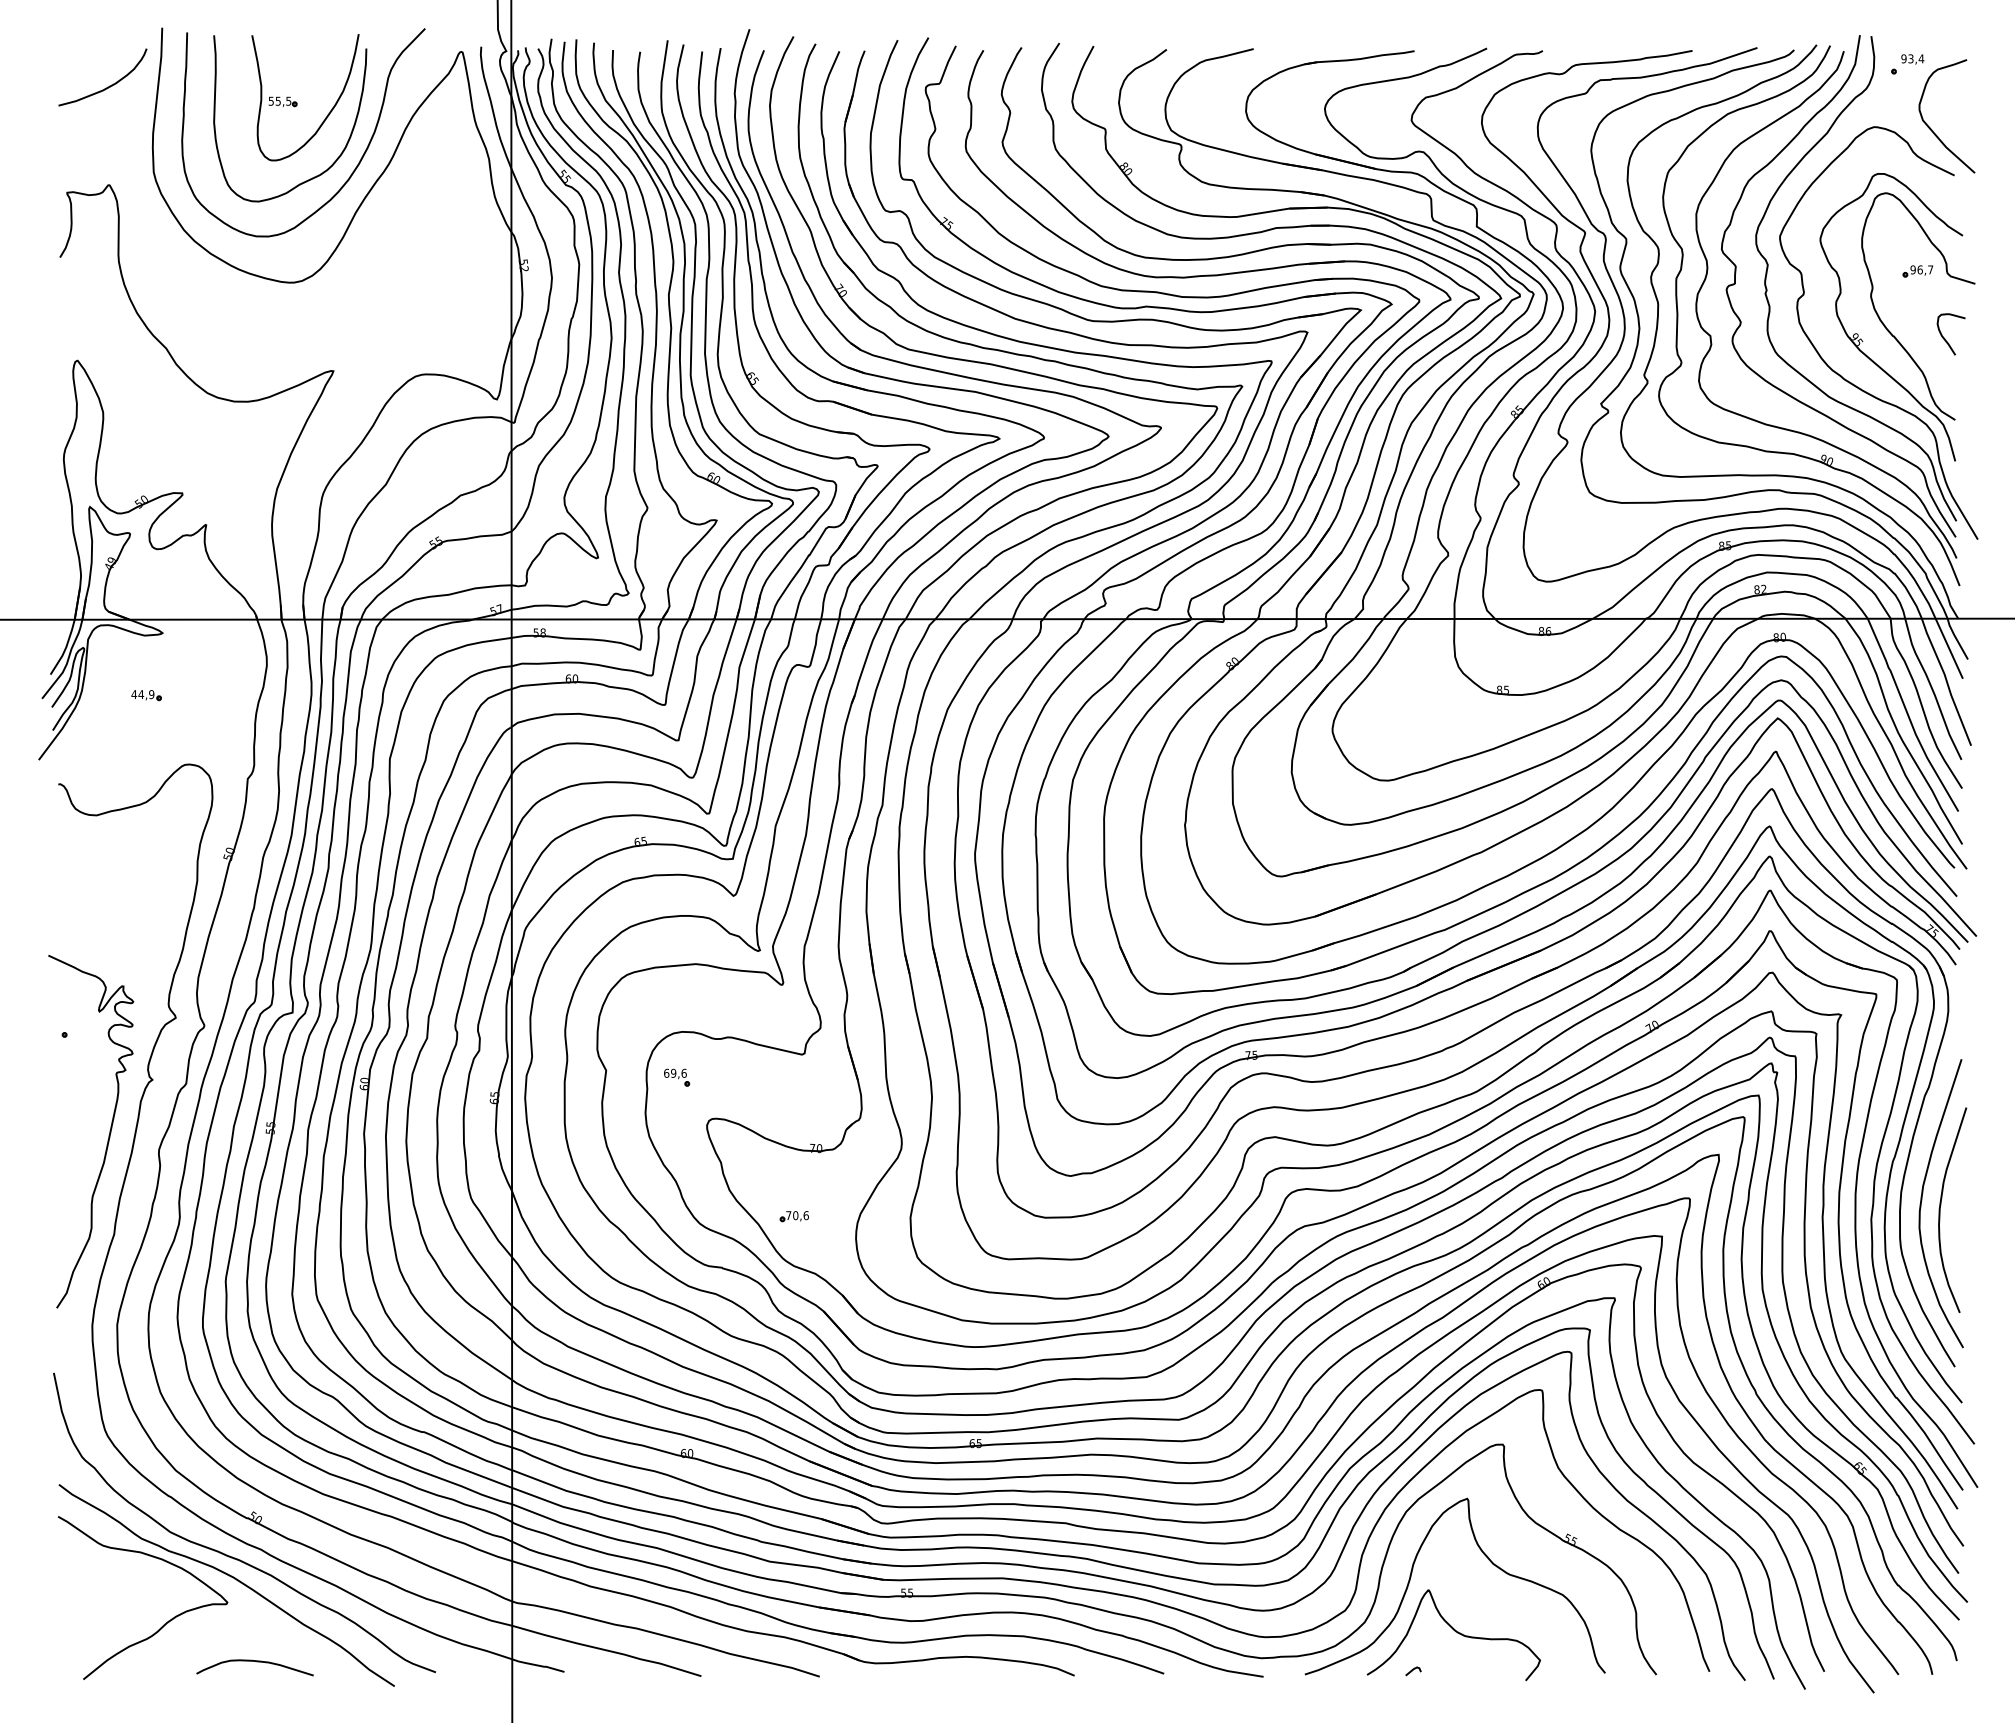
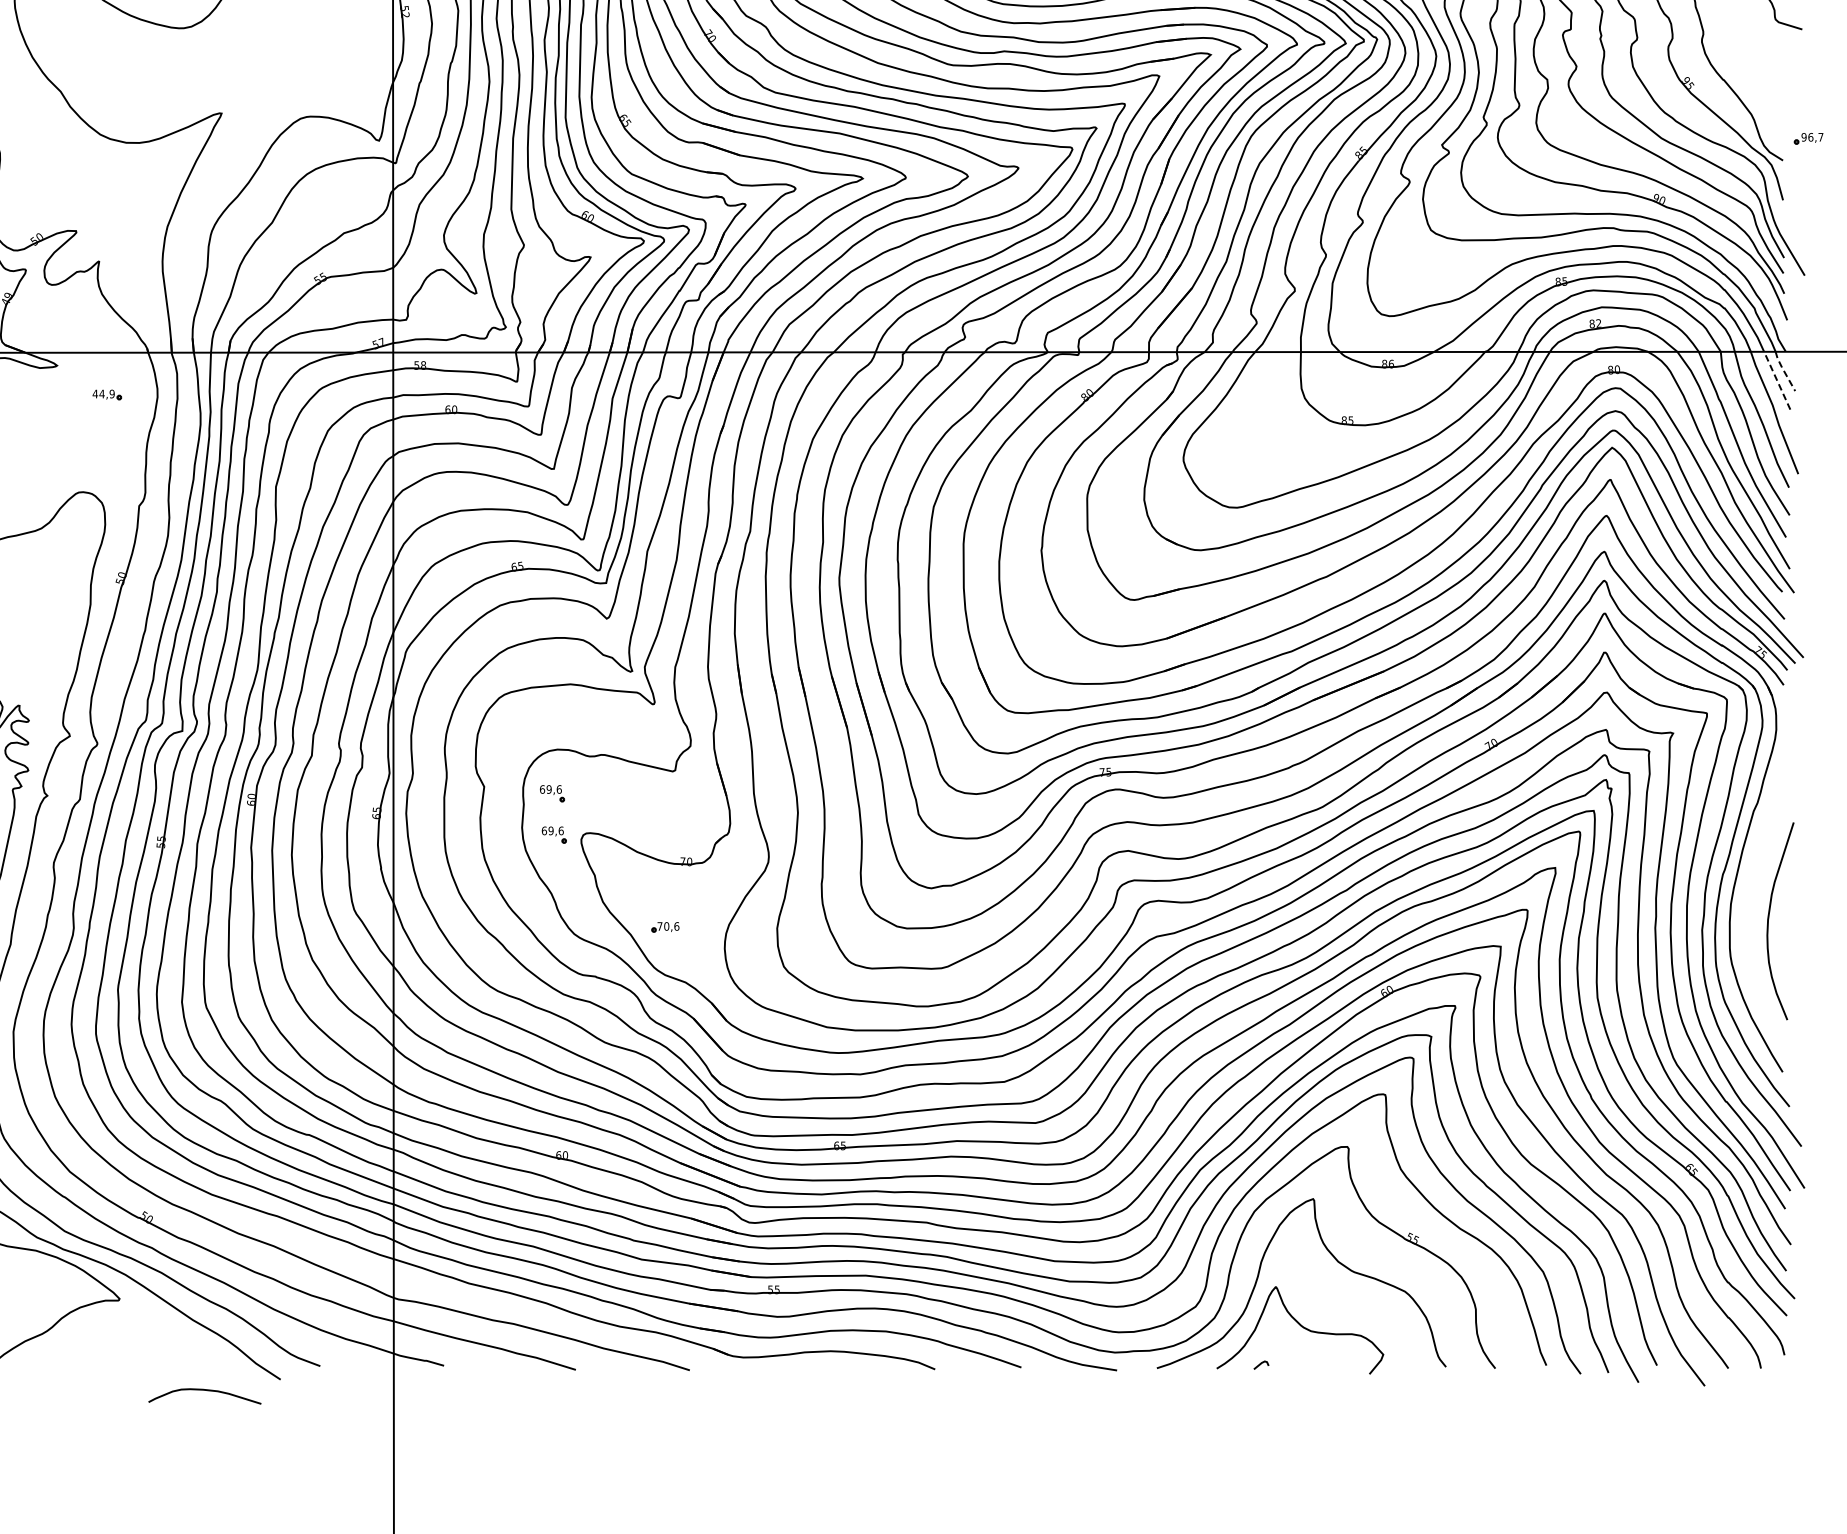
part: (1917, 271) -> (1808, 138), moved
curve: (1945, 338) -> (1773, 82), removed
line: (1956, 638) -> (1784, 370), solid -> dashed
line: (1949, 648) -> (1777, 380), solid -> dashed
part: (146, 695) -> (107, 394), moved
part: (679, 1120) -> (554, 834), added
curve: (1922, 1200) -> (1751, 911), removed
curve: (256, 1662) -> (206, 1391), moved

